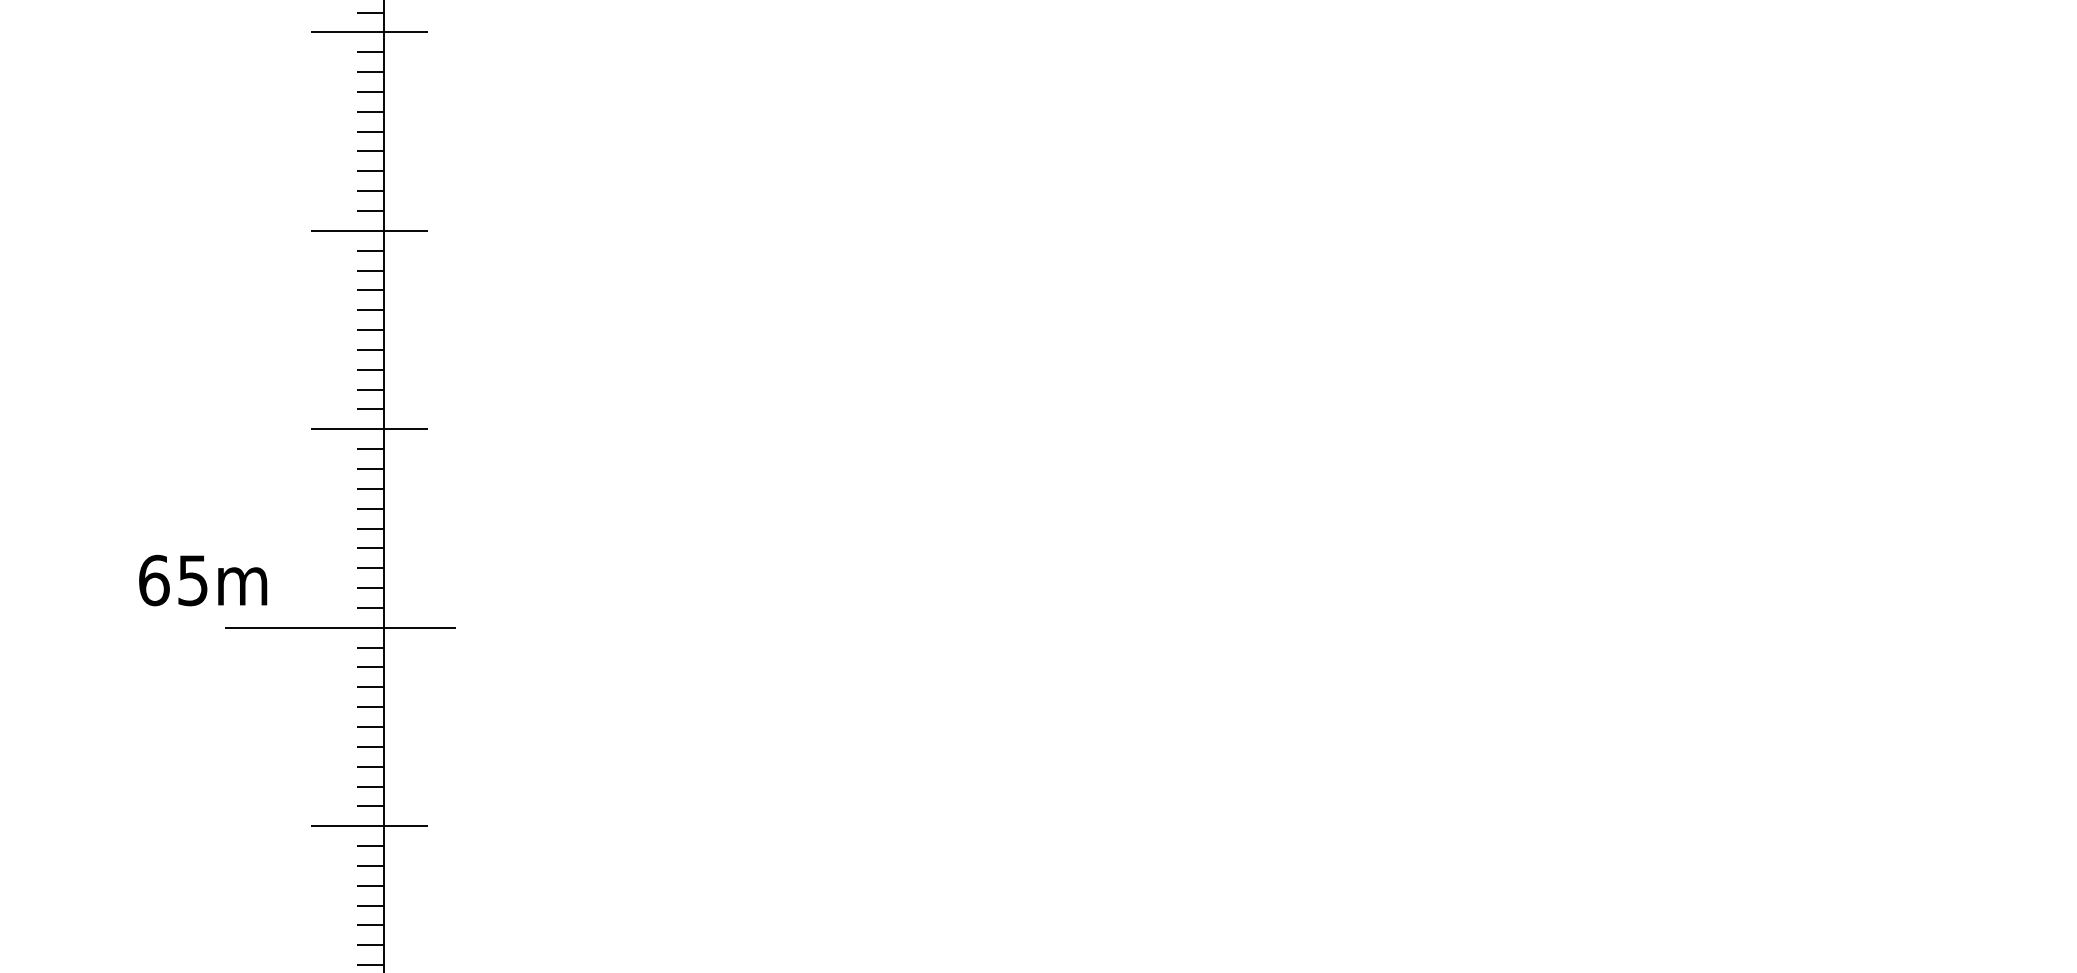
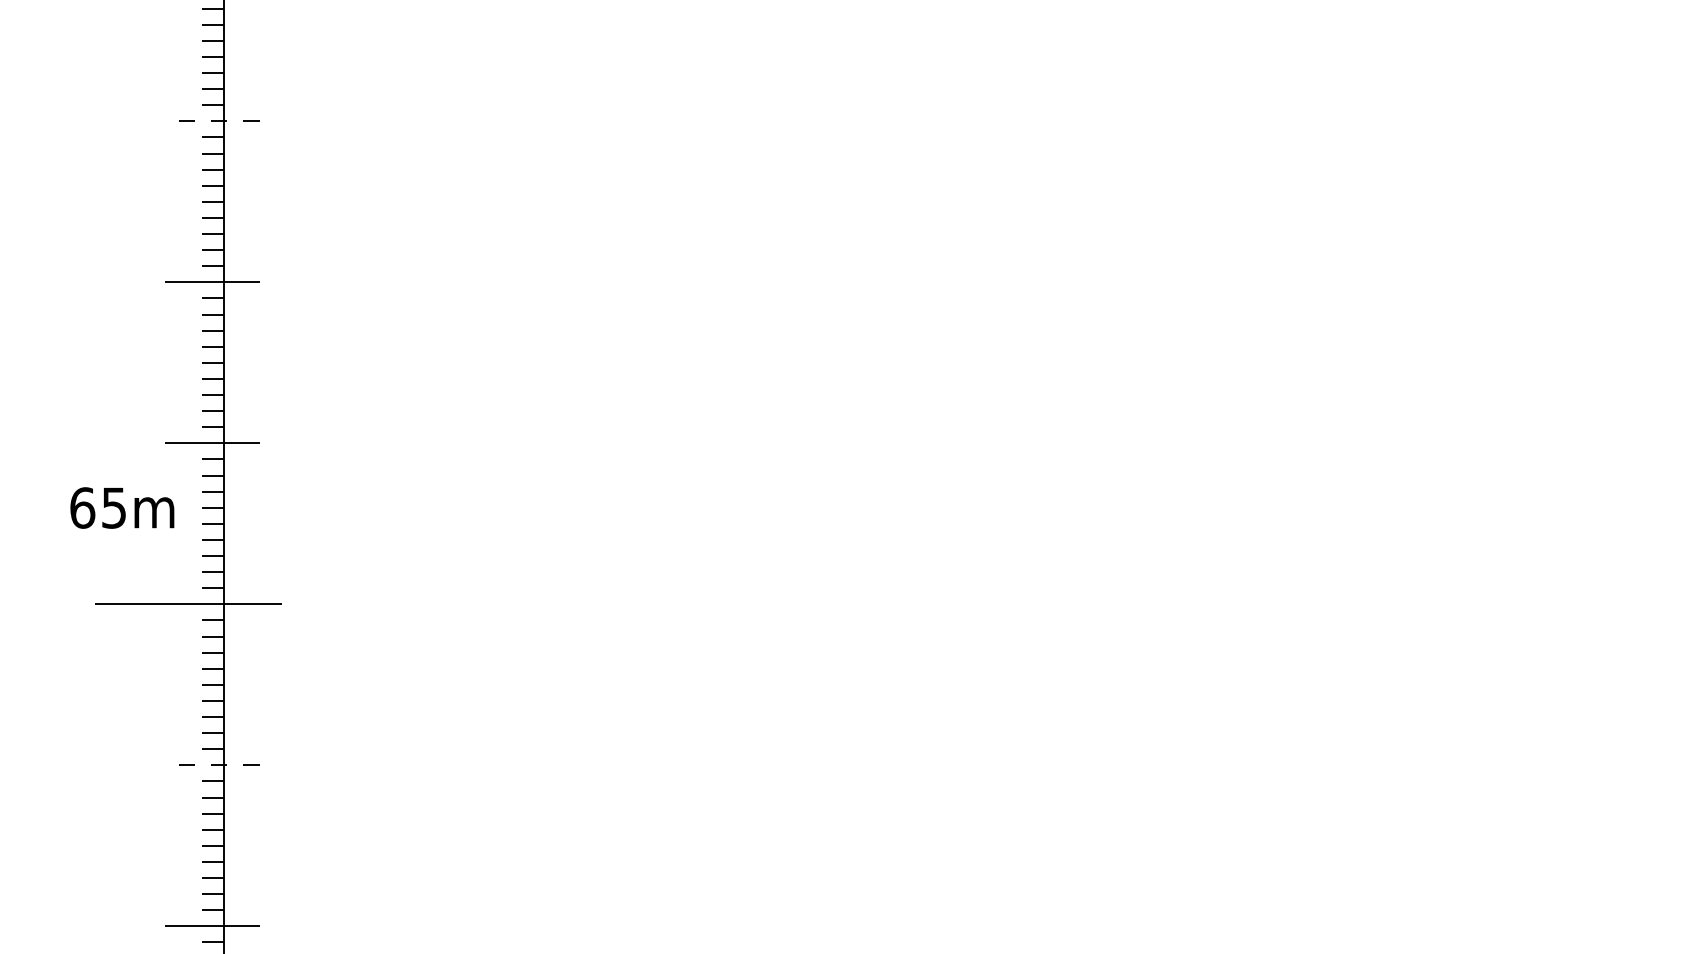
line: (368, 32) -> (211, 121), solid -> dashed
text: (203, 579) -> (122, 507), moved
line: (368, 826) -> (211, 765), solid -> dashed

